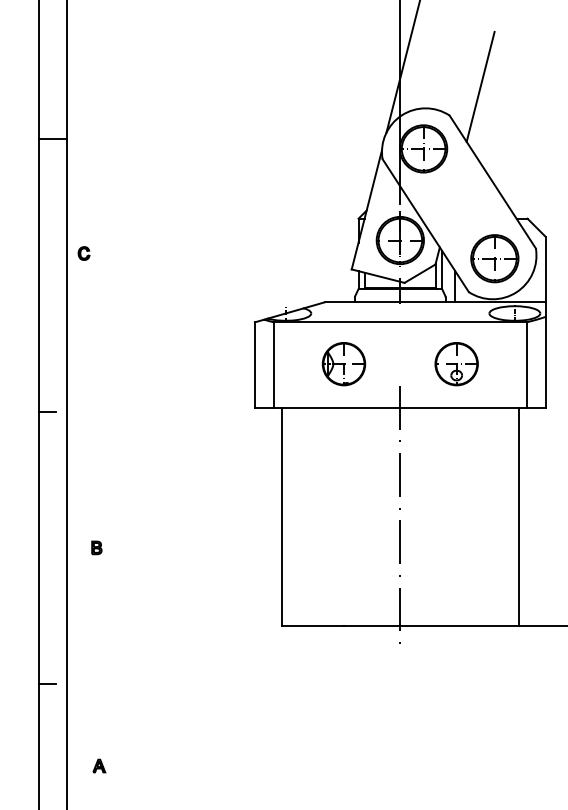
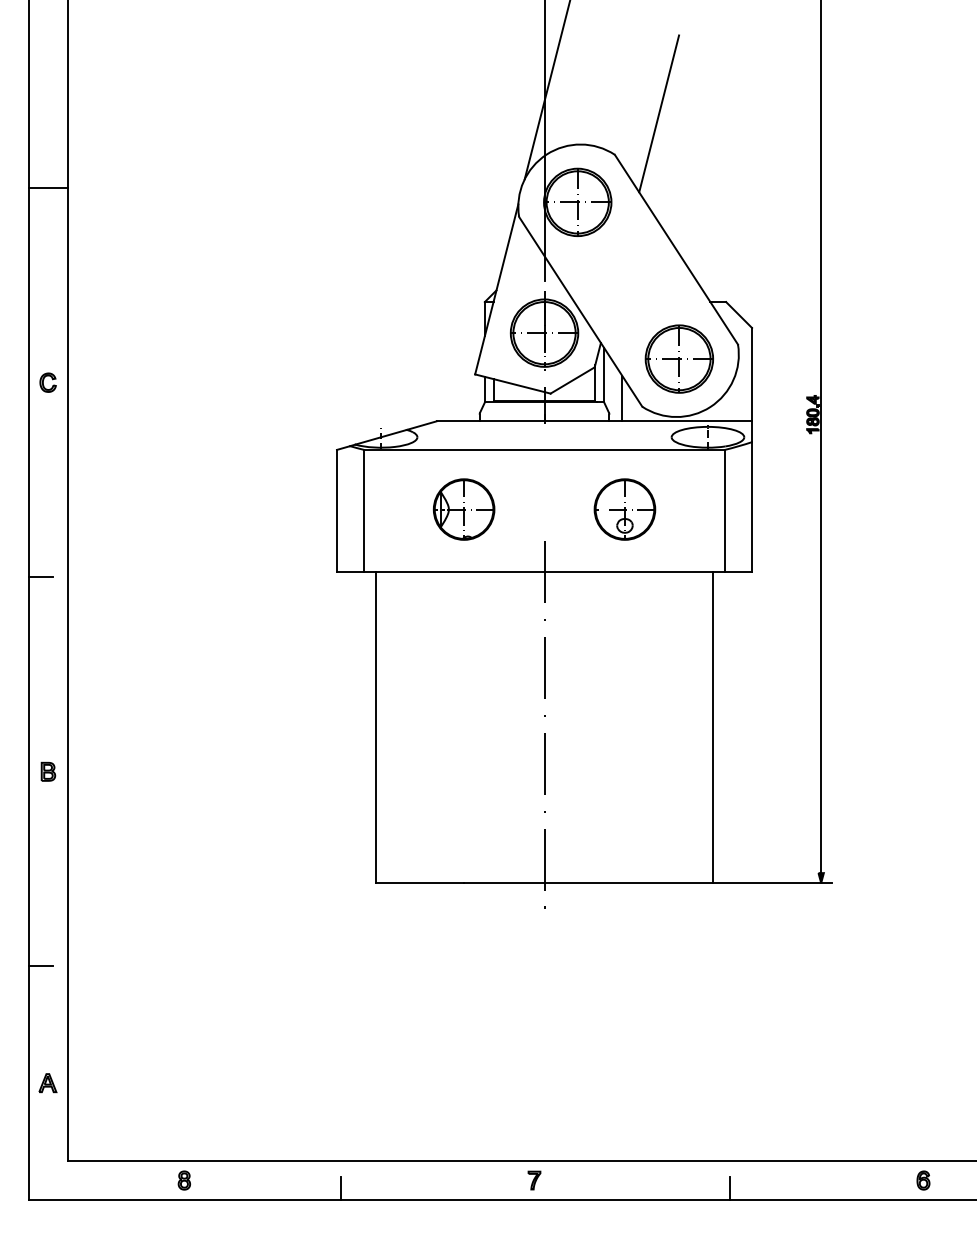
part: (83, 253) -> (47, 382), moved
part: (96, 547) -> (48, 771), moved
part: (99, 766) -> (47, 1083), moved

